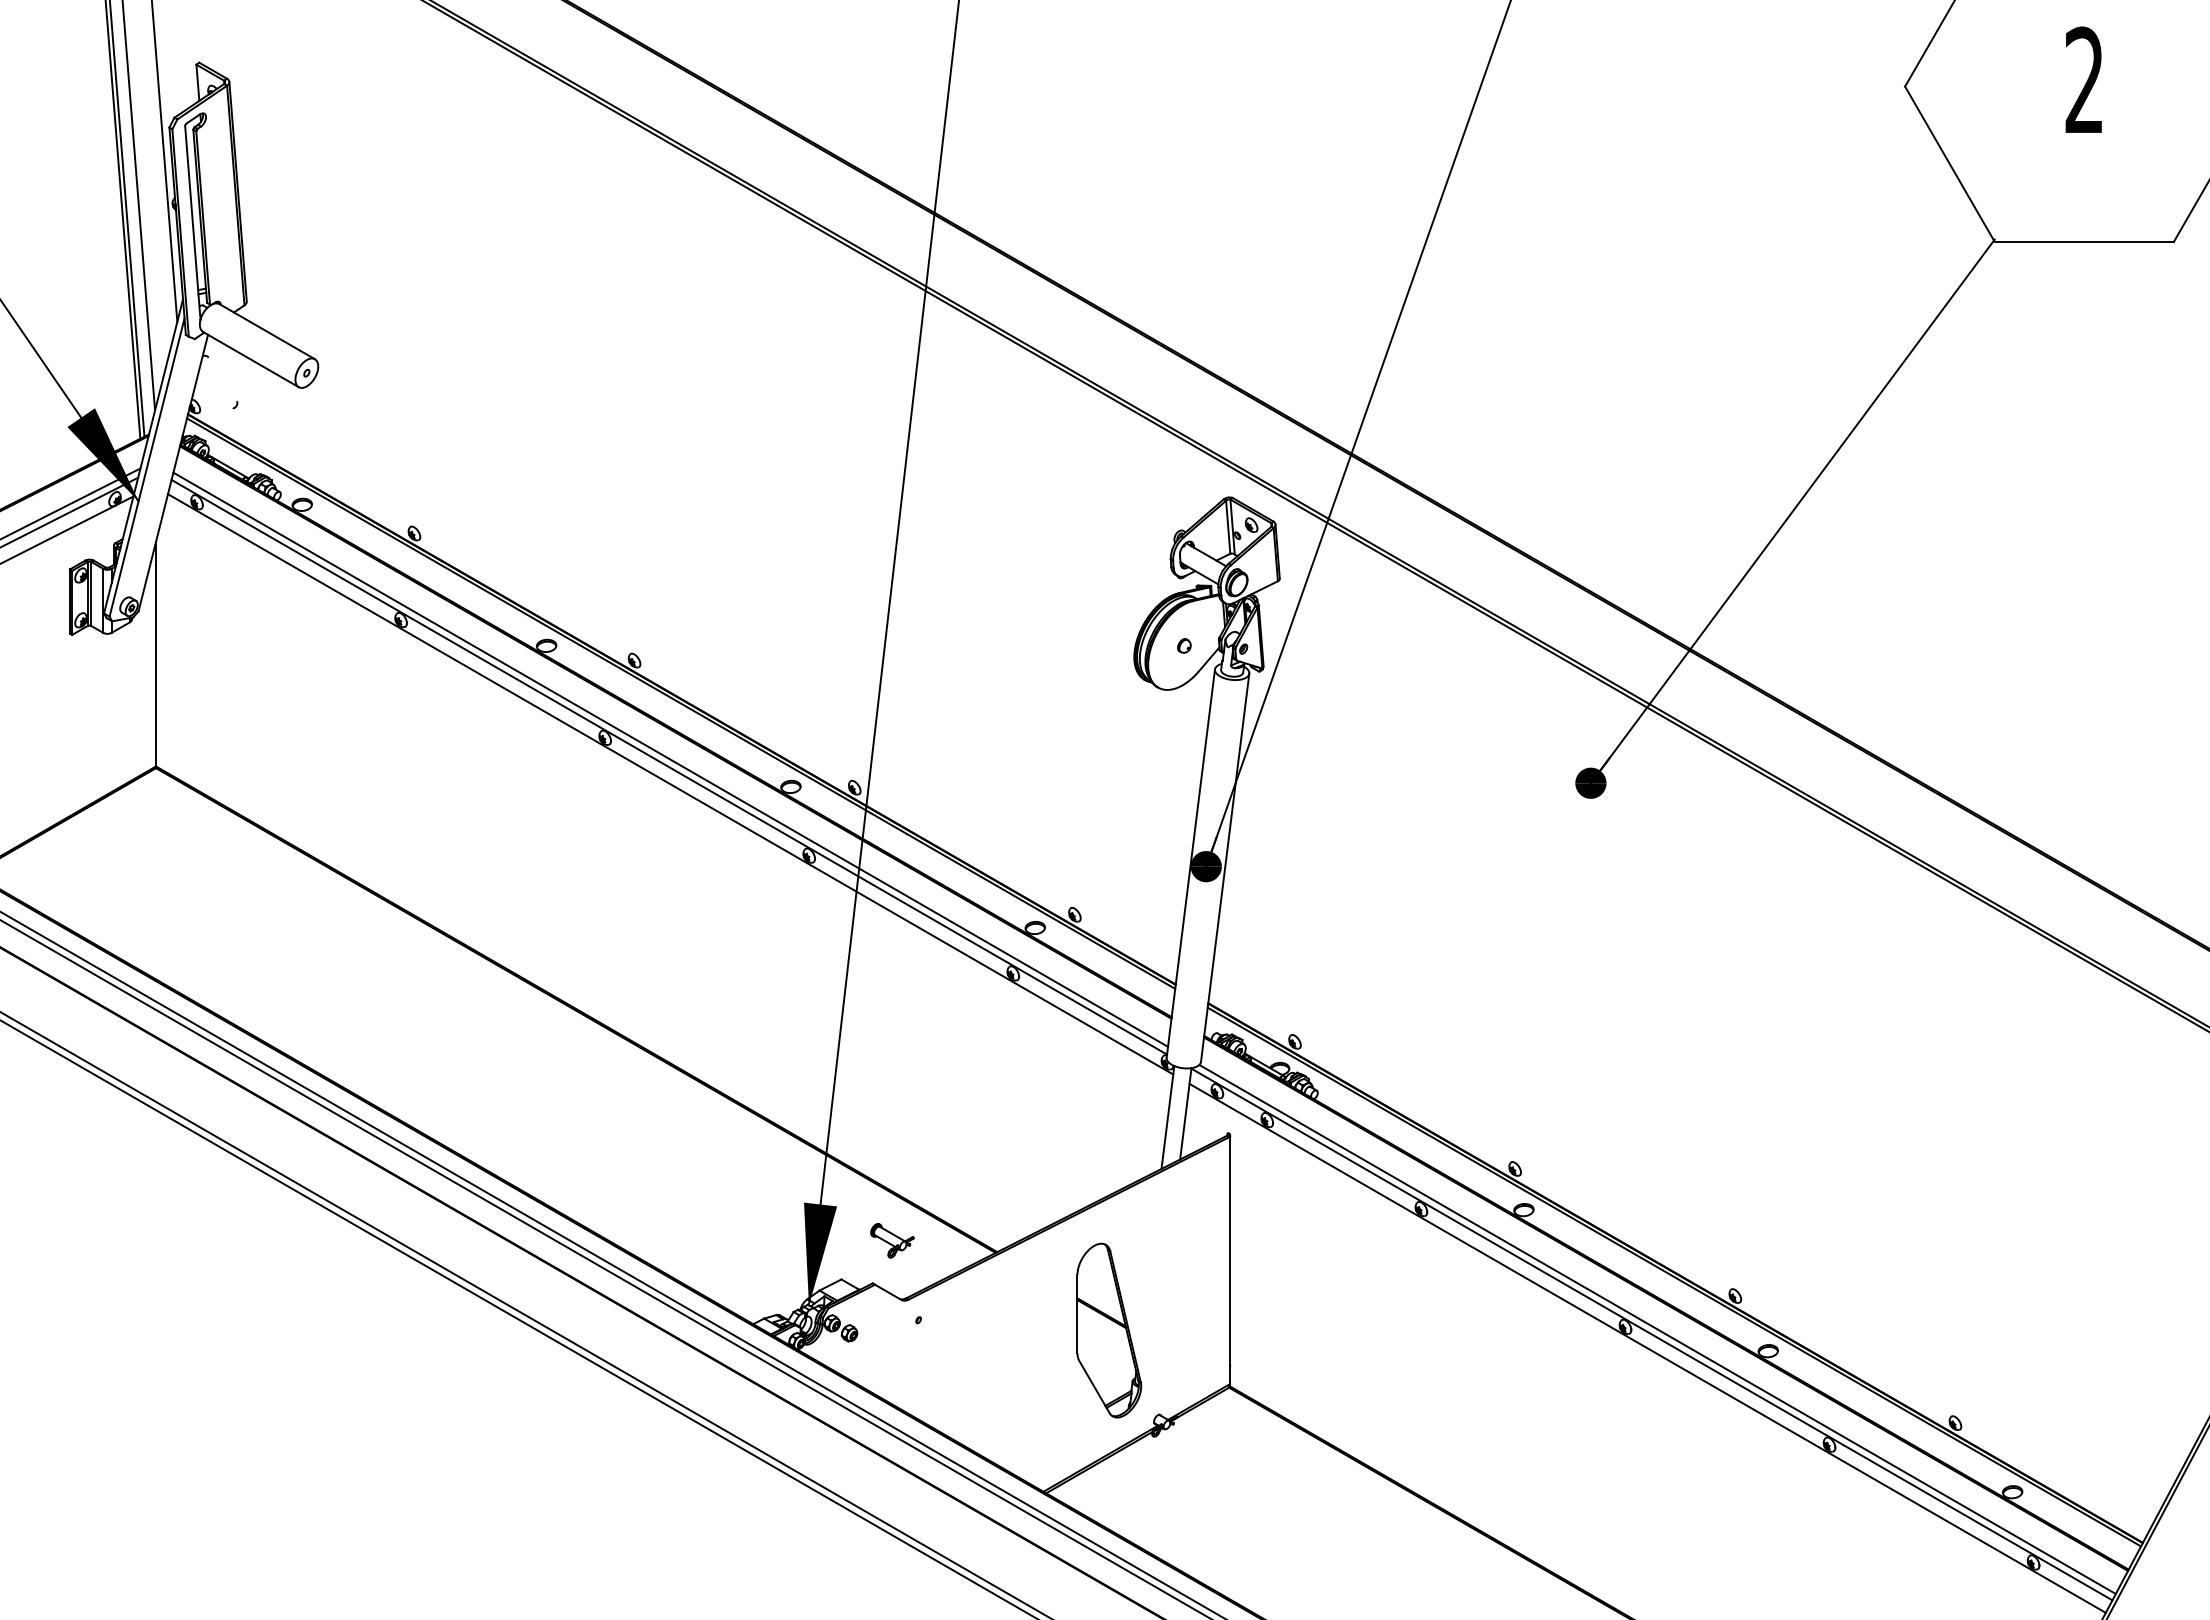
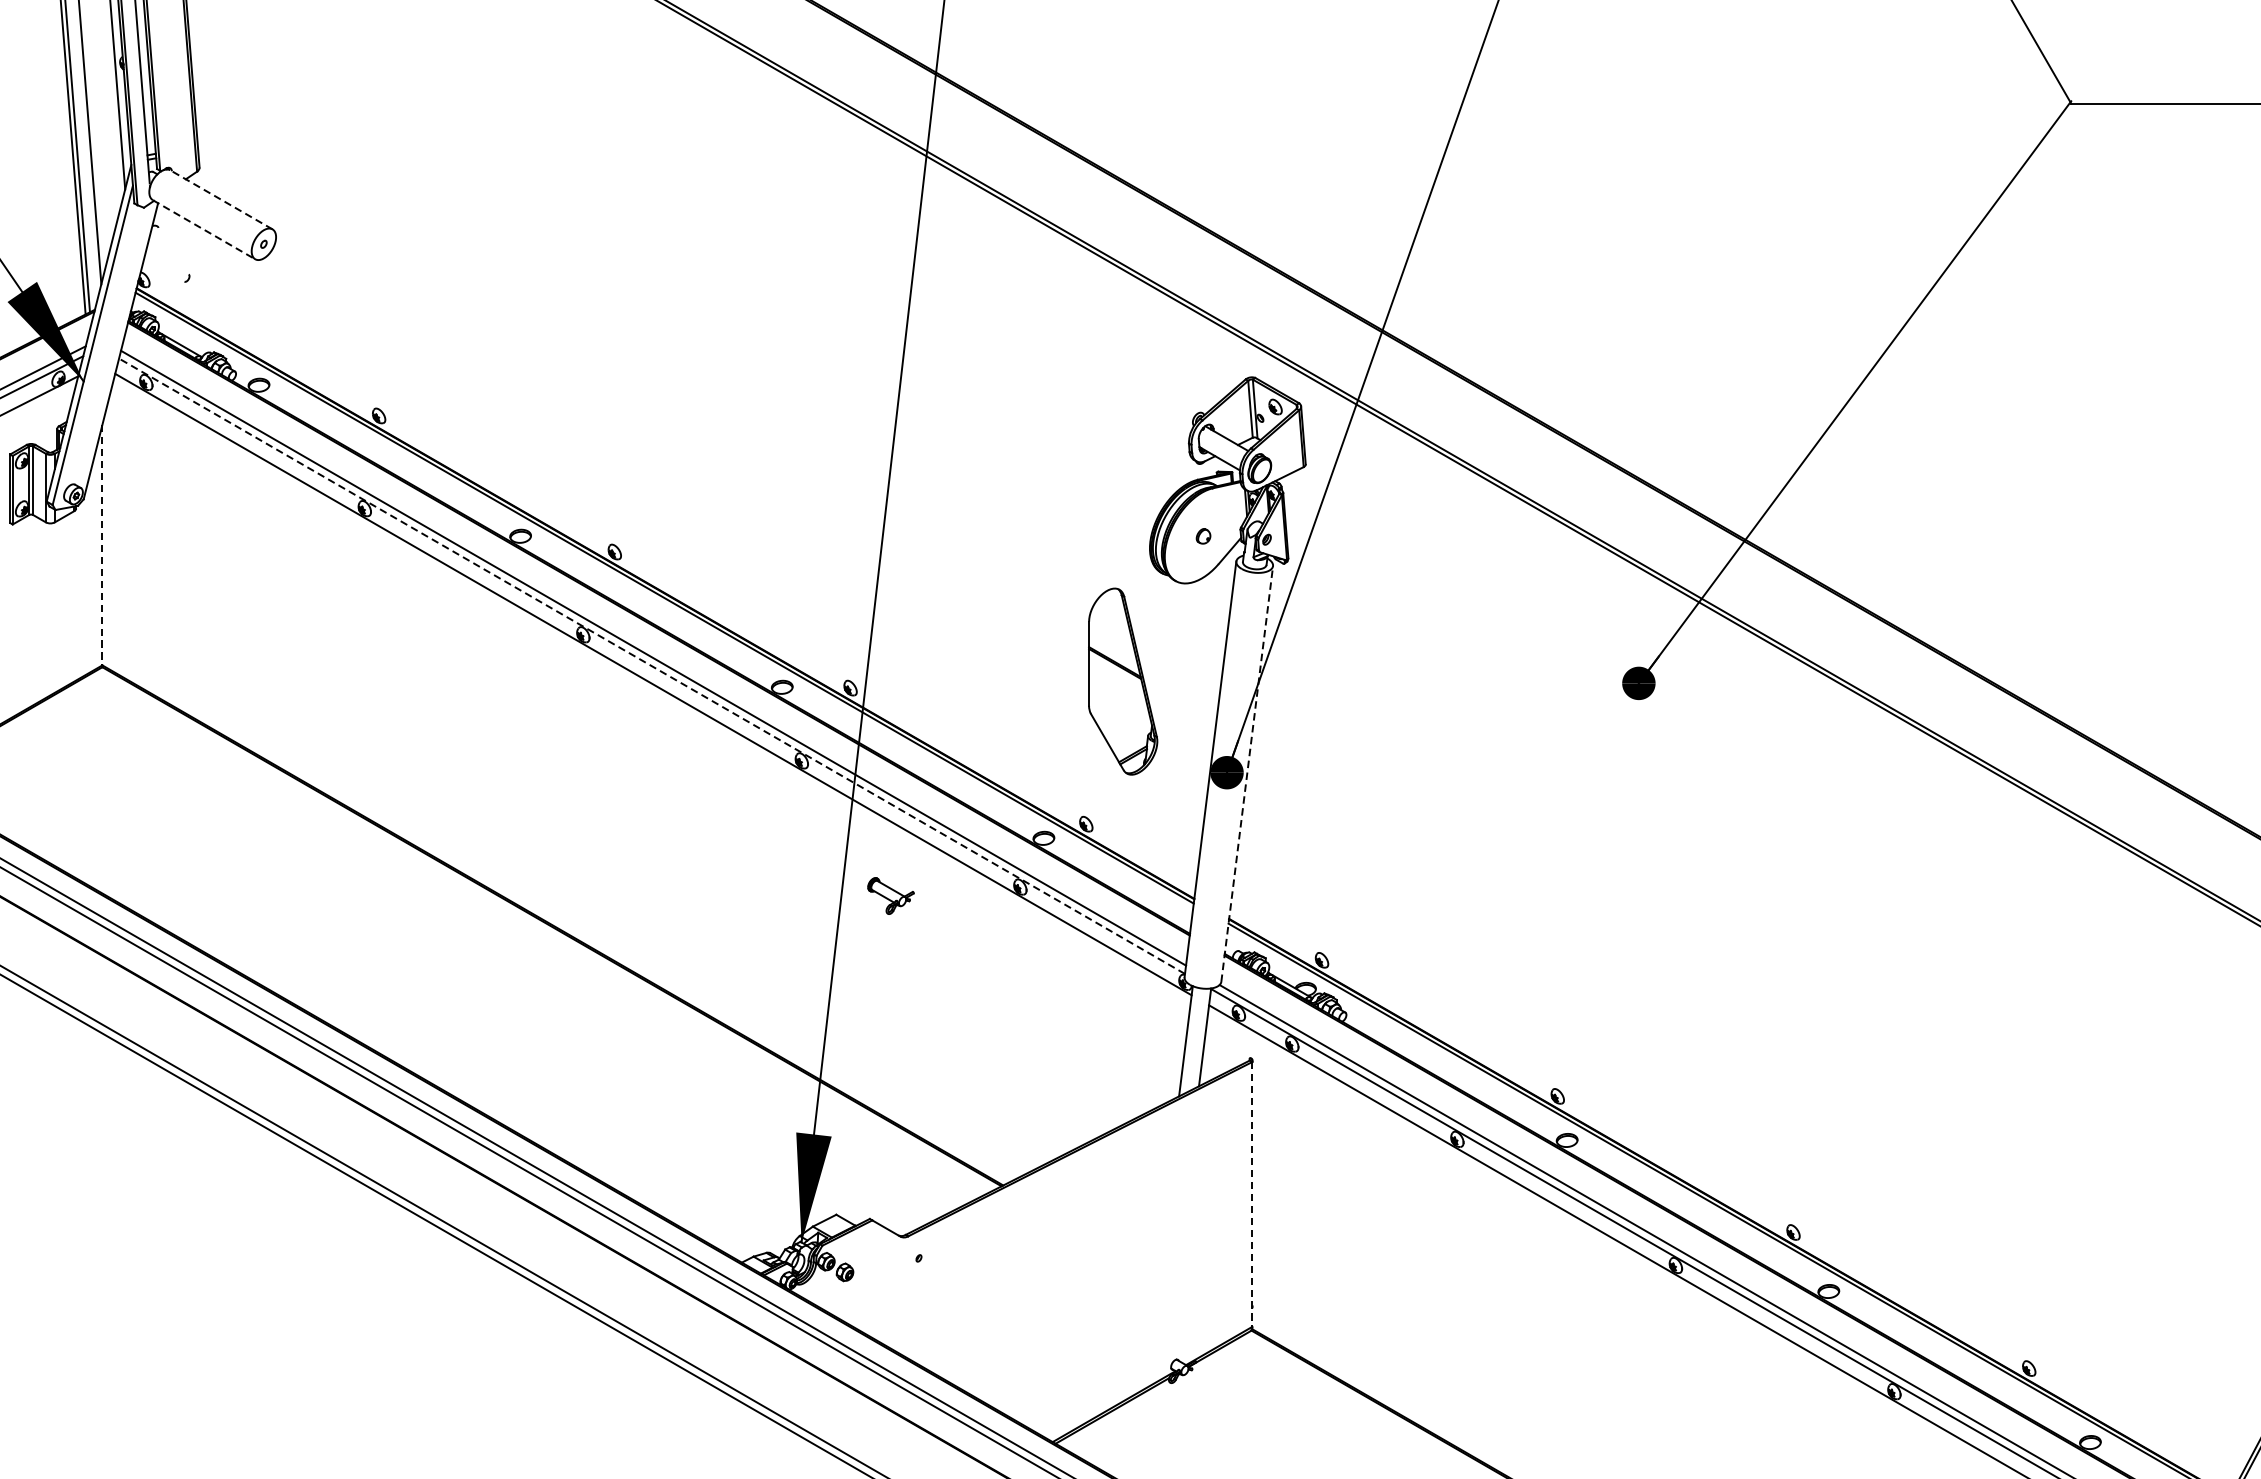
line: (266, 331) -> (220, 199), solid -> dashed
line: (251, 359) -> (204, 229), solid -> dashed
line: (156, 654) -> (102, 545), solid -> dashed
line: (669, 767) -> (652, 666), solid -> dashed
line: (1225, 867) -> (1247, 773), solid -> dashed
part: (892, 1240) -> (891, 895), moved
line: (1229, 1260) -> (1251, 1194), solid -> dashed
part: (1109, 1330) -> (1123, 681), moved

